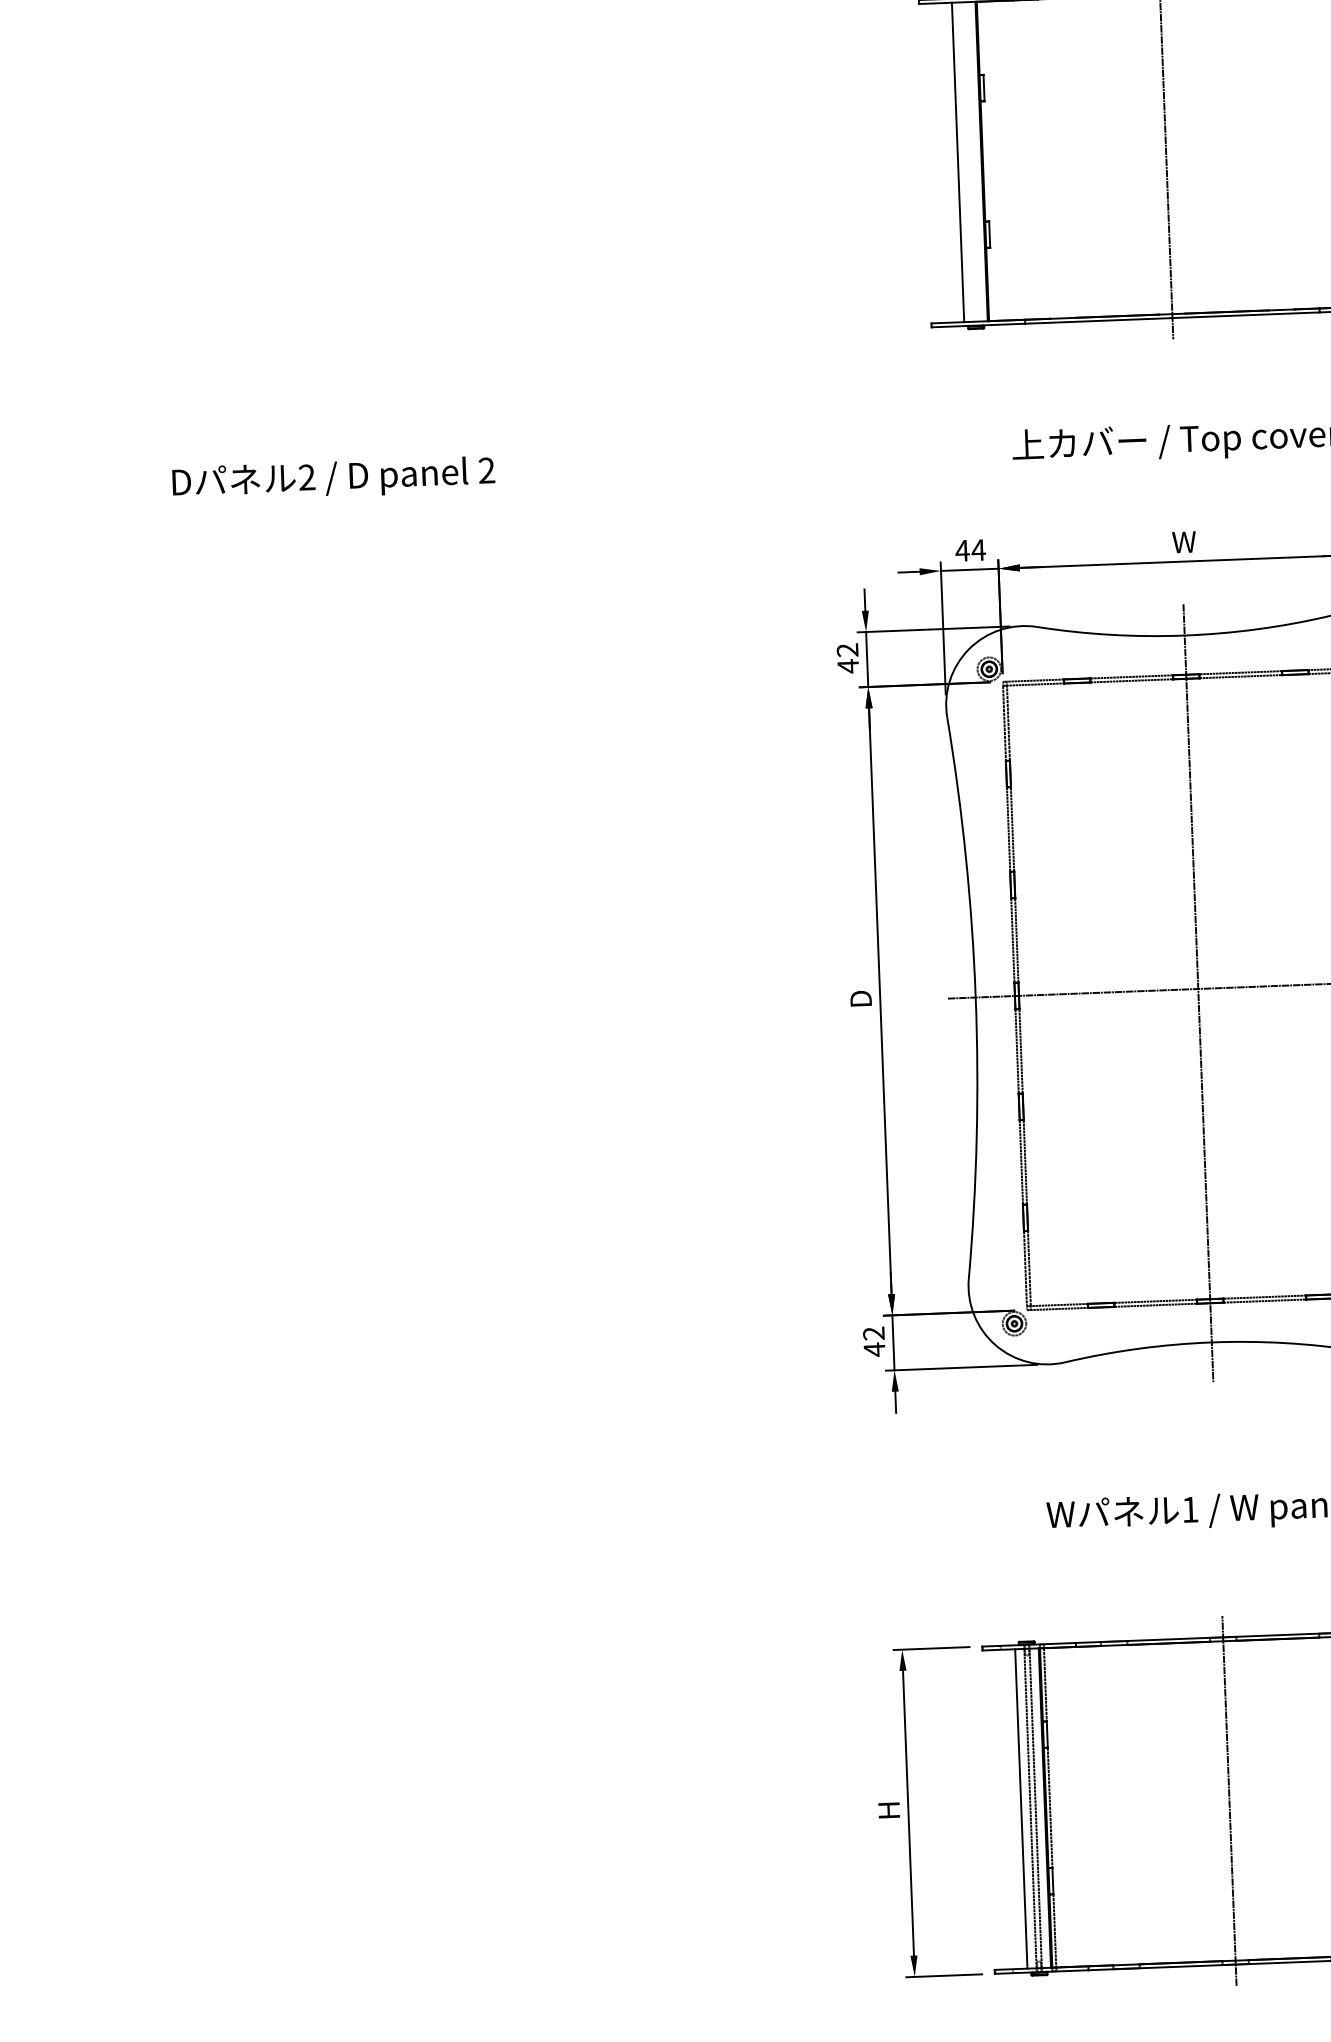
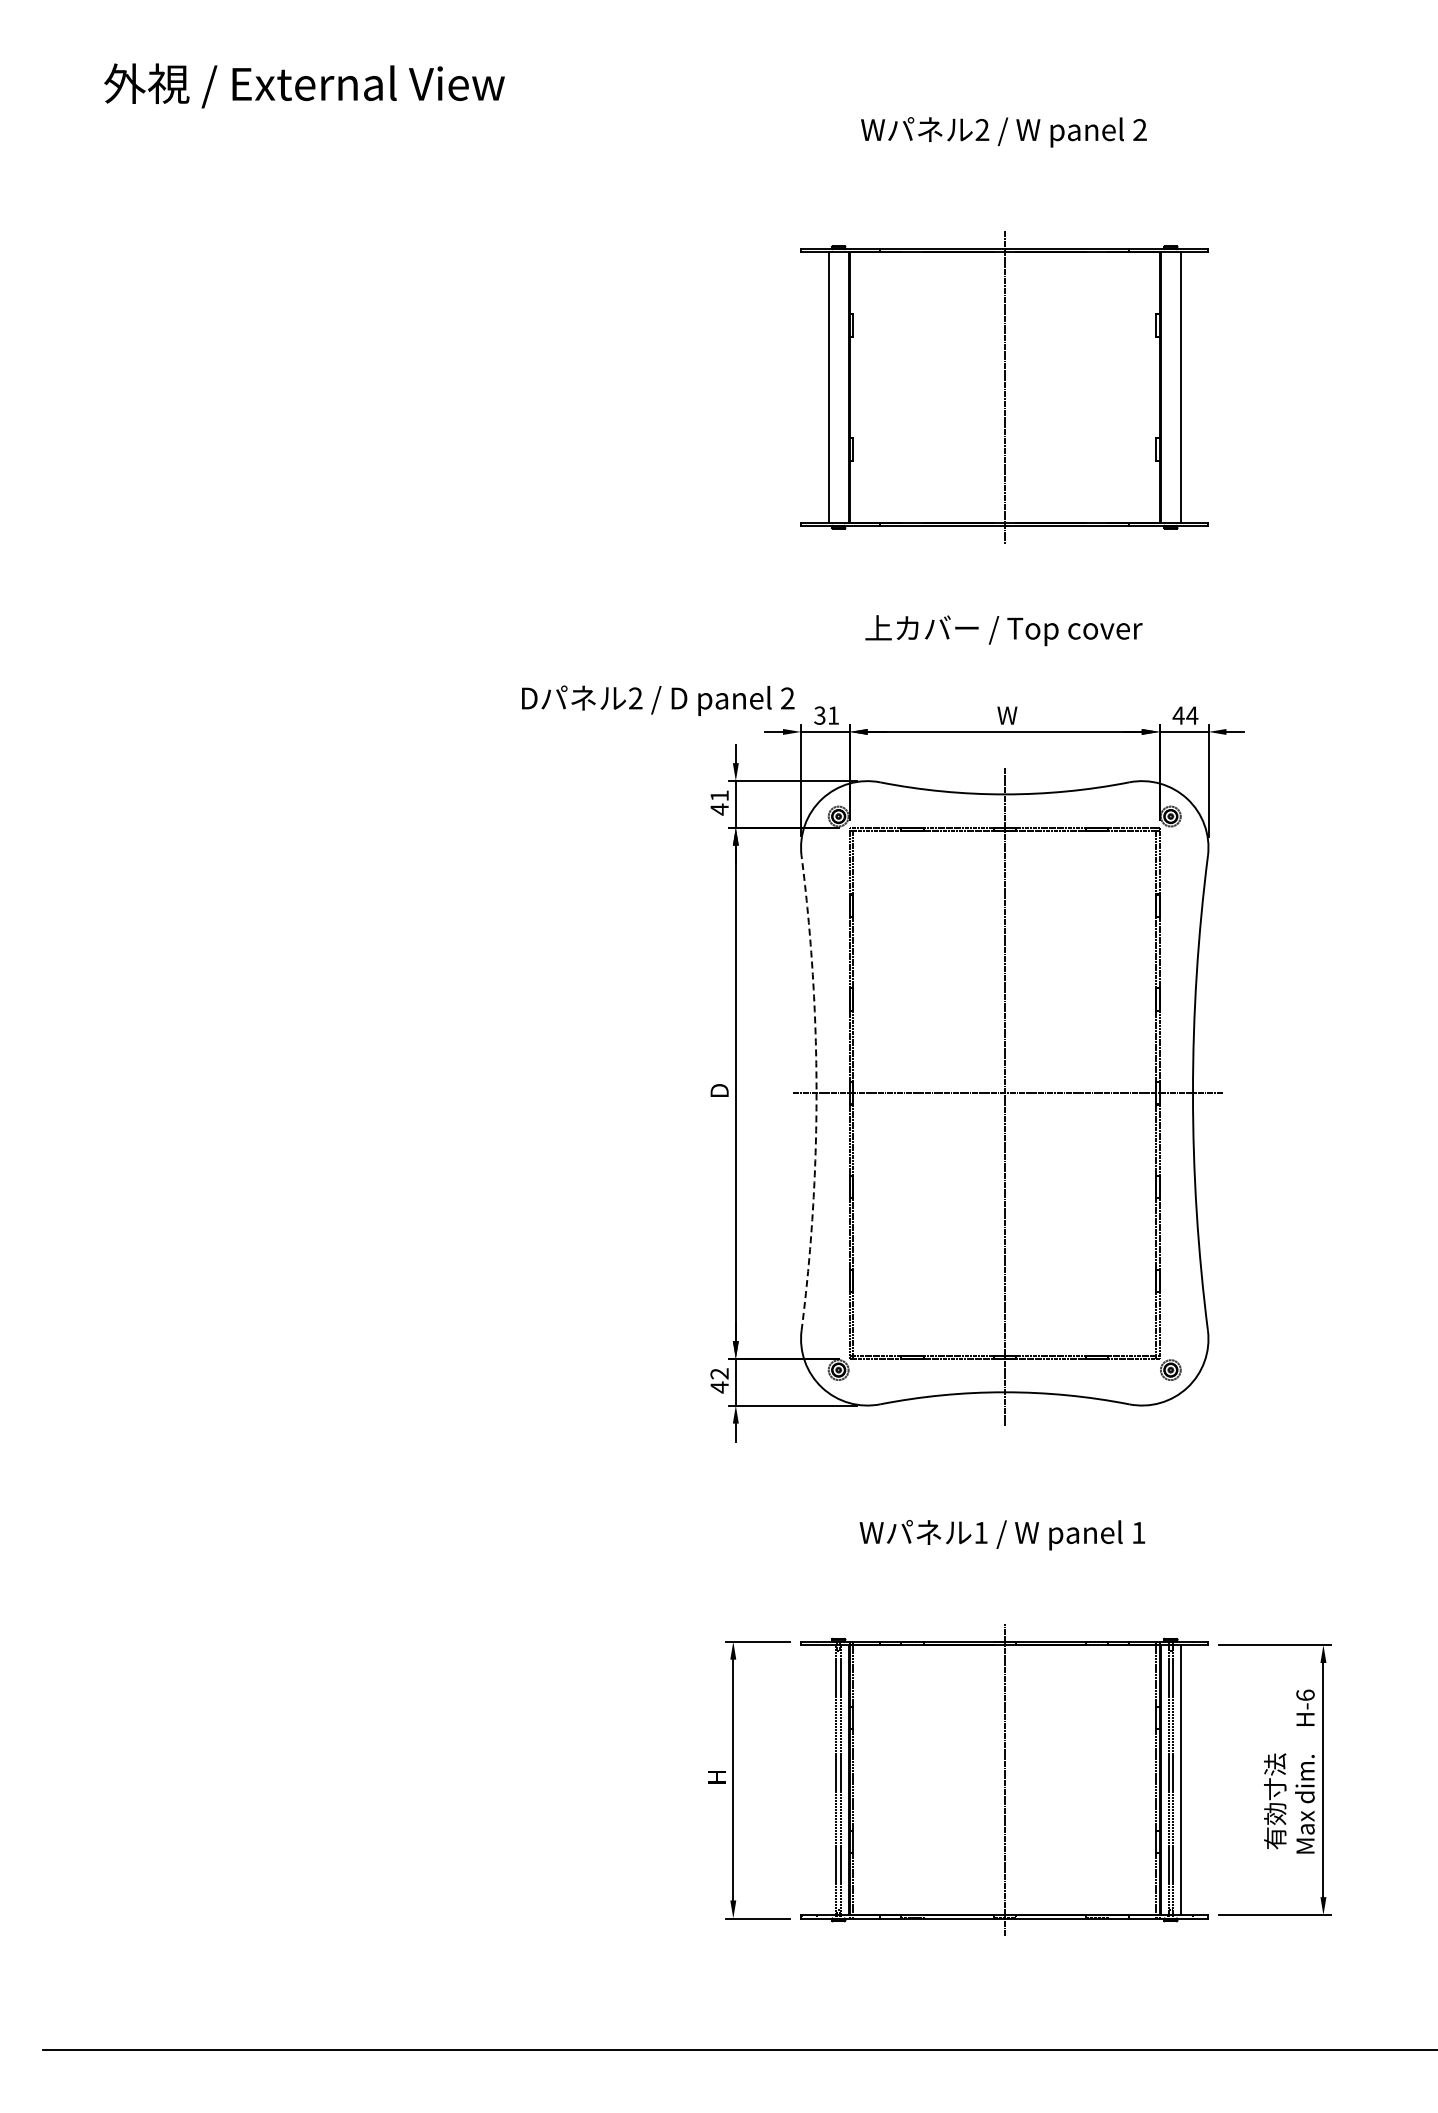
text: (334, 478) -> (658, 700), moved
text: (970, 550) -> (826, 715), 44 -> 31
text: (847, 649) -> (719, 795), 42 -> 41
arc: (975, 997) -> (816, 1093), solid -> dashed
line: (1021, 1809) -> (828, 1780), removed

